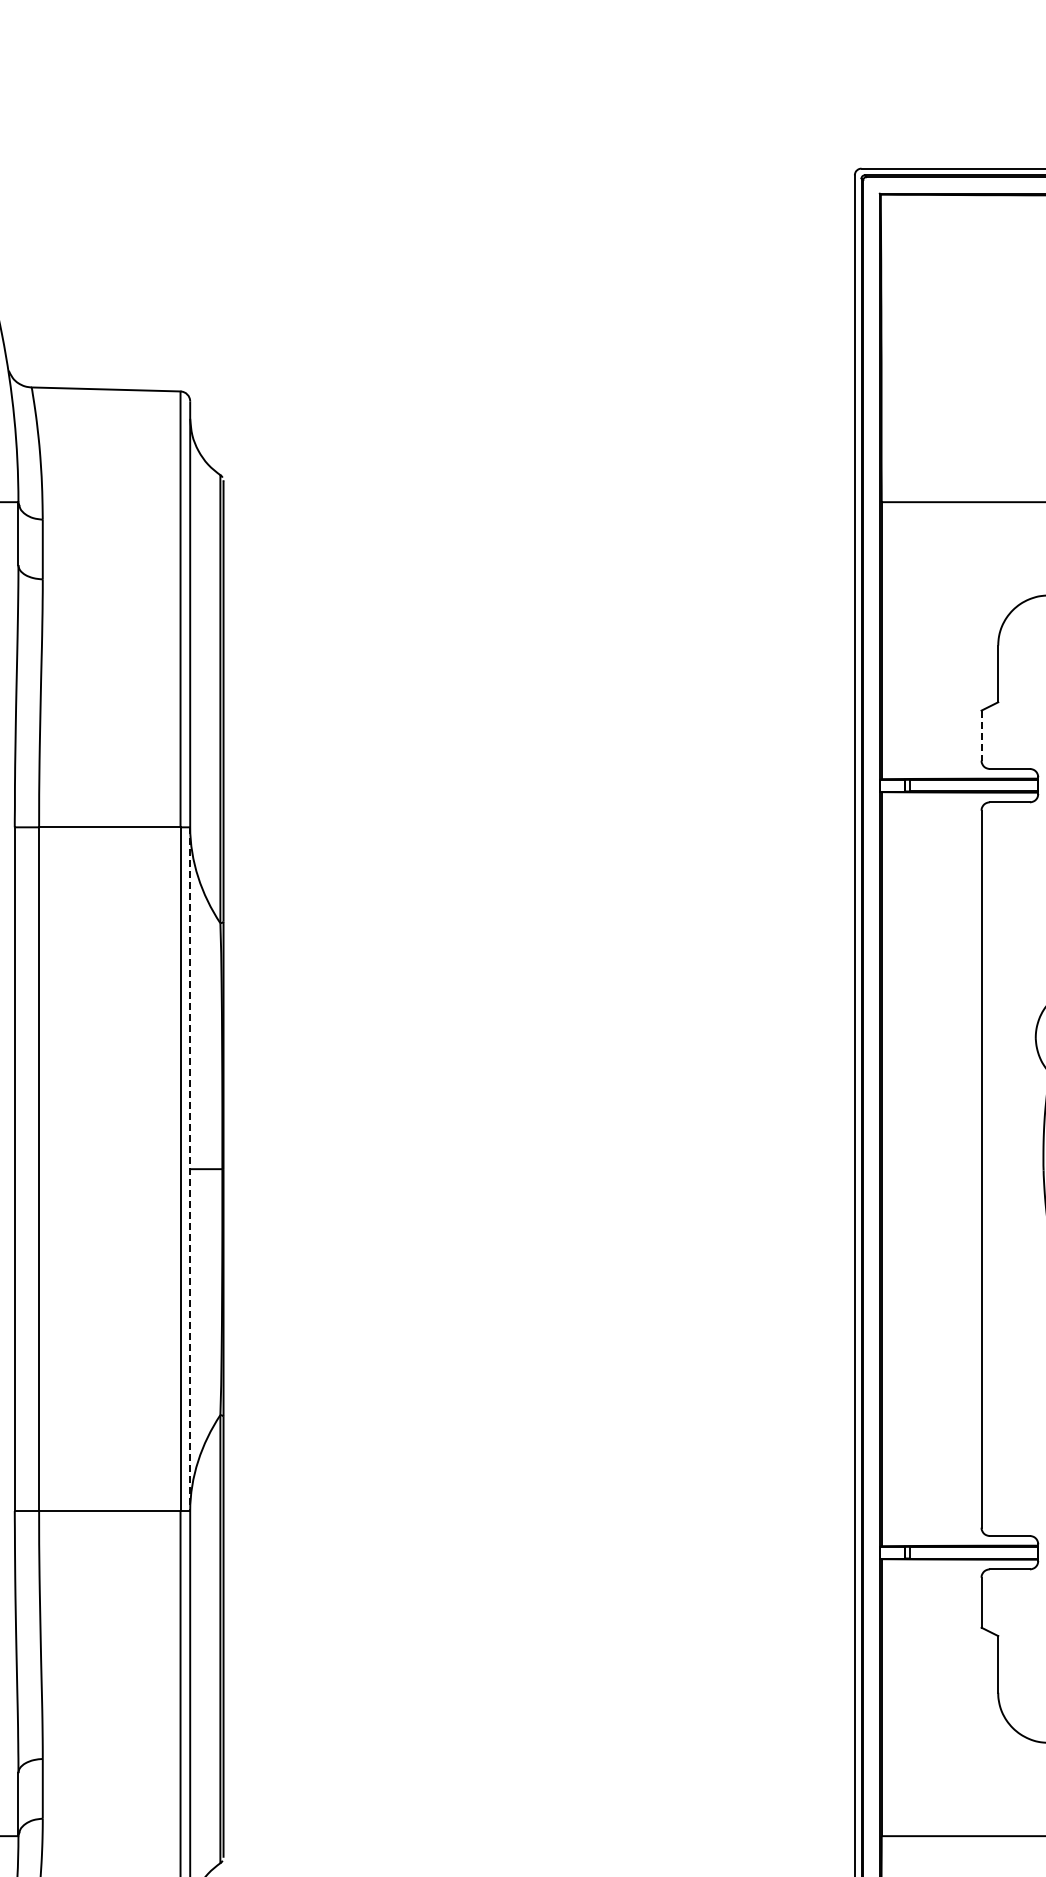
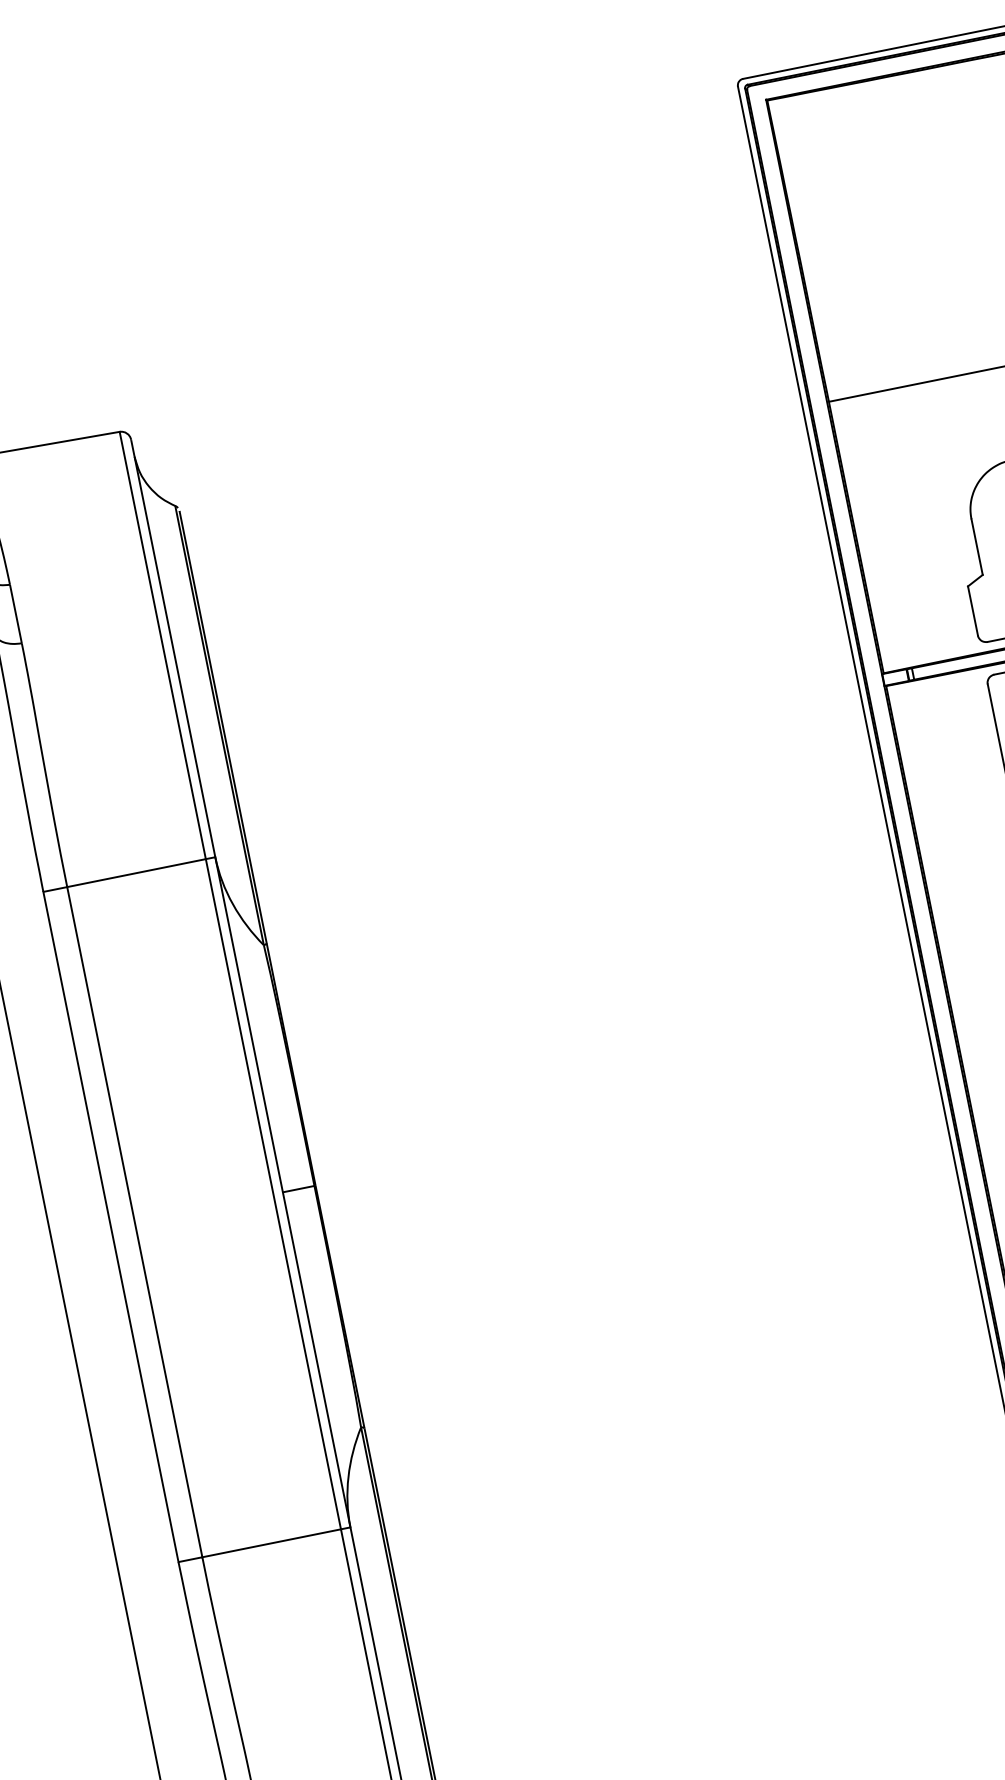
line: (981, 736) -> (973, 611), dashed -> solid
line: (190, 1169) -> (283, 1192), dashed -> solid

